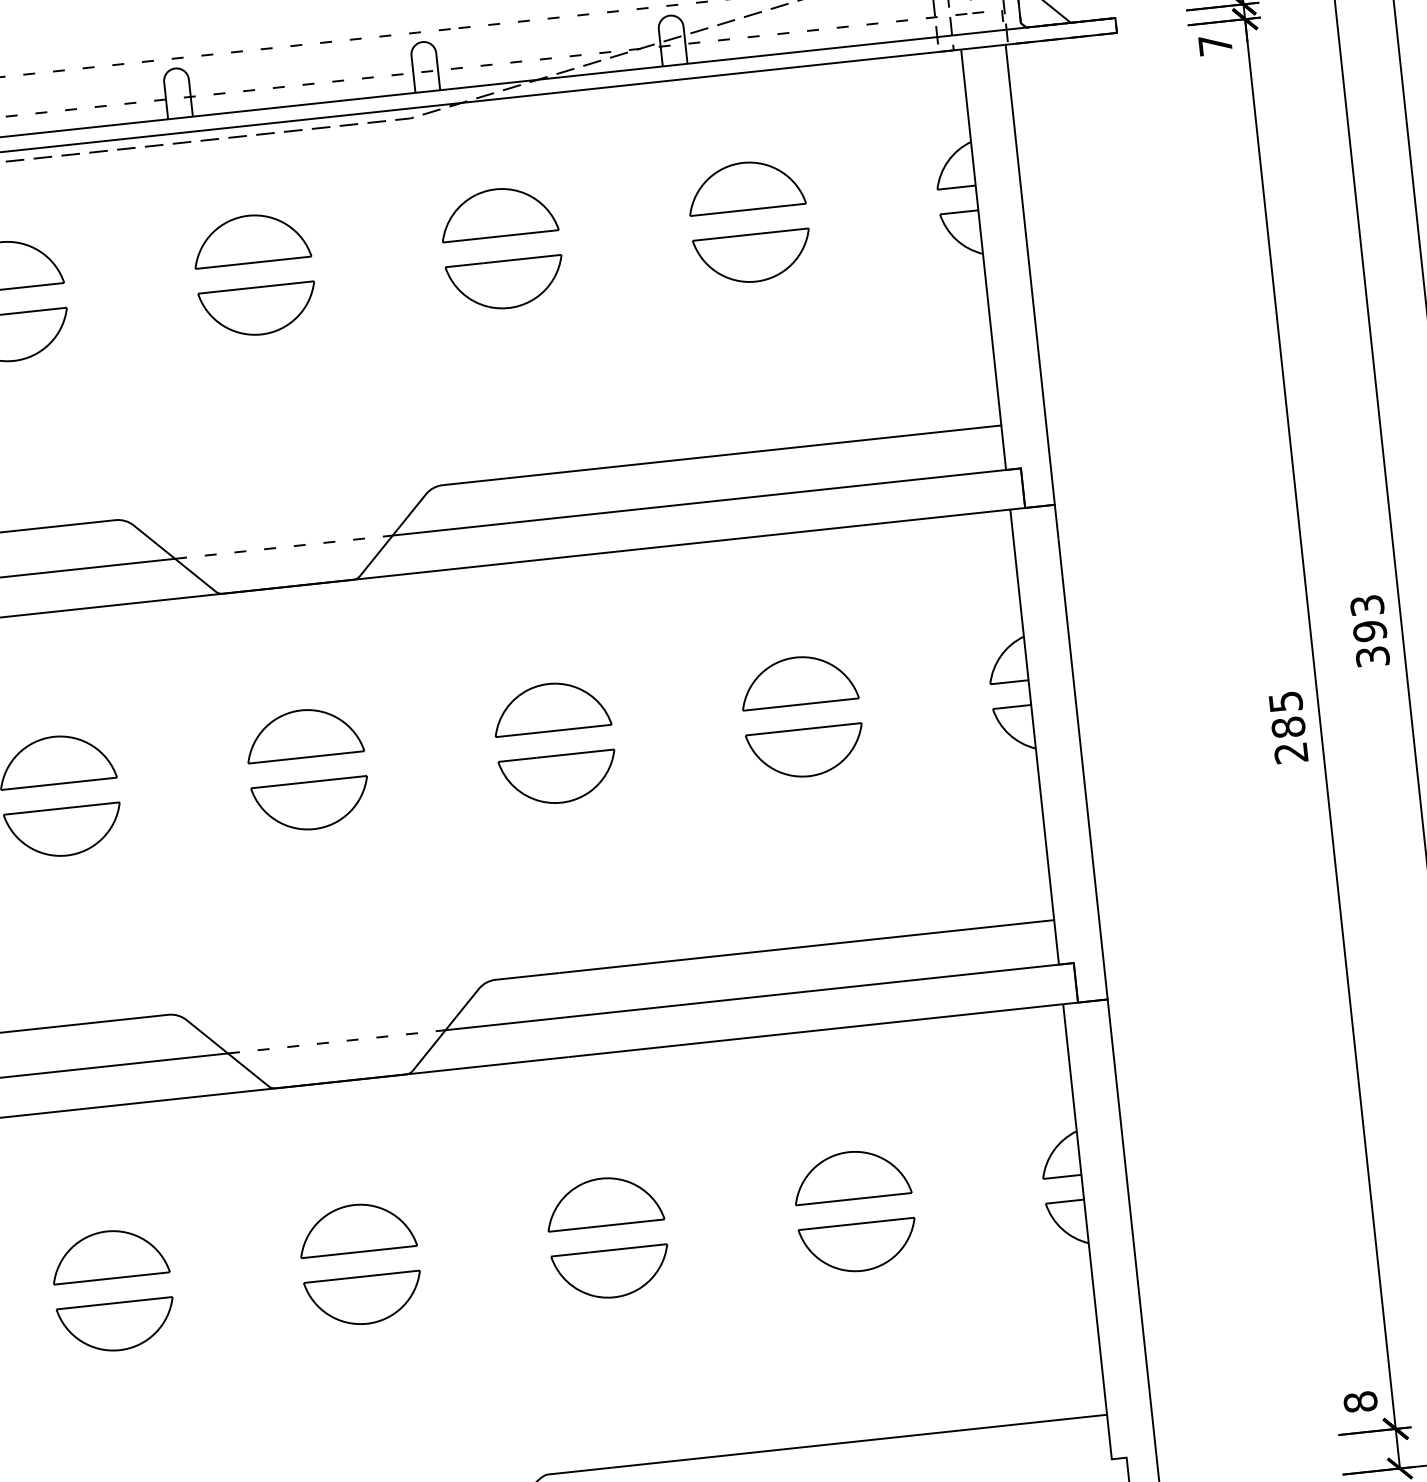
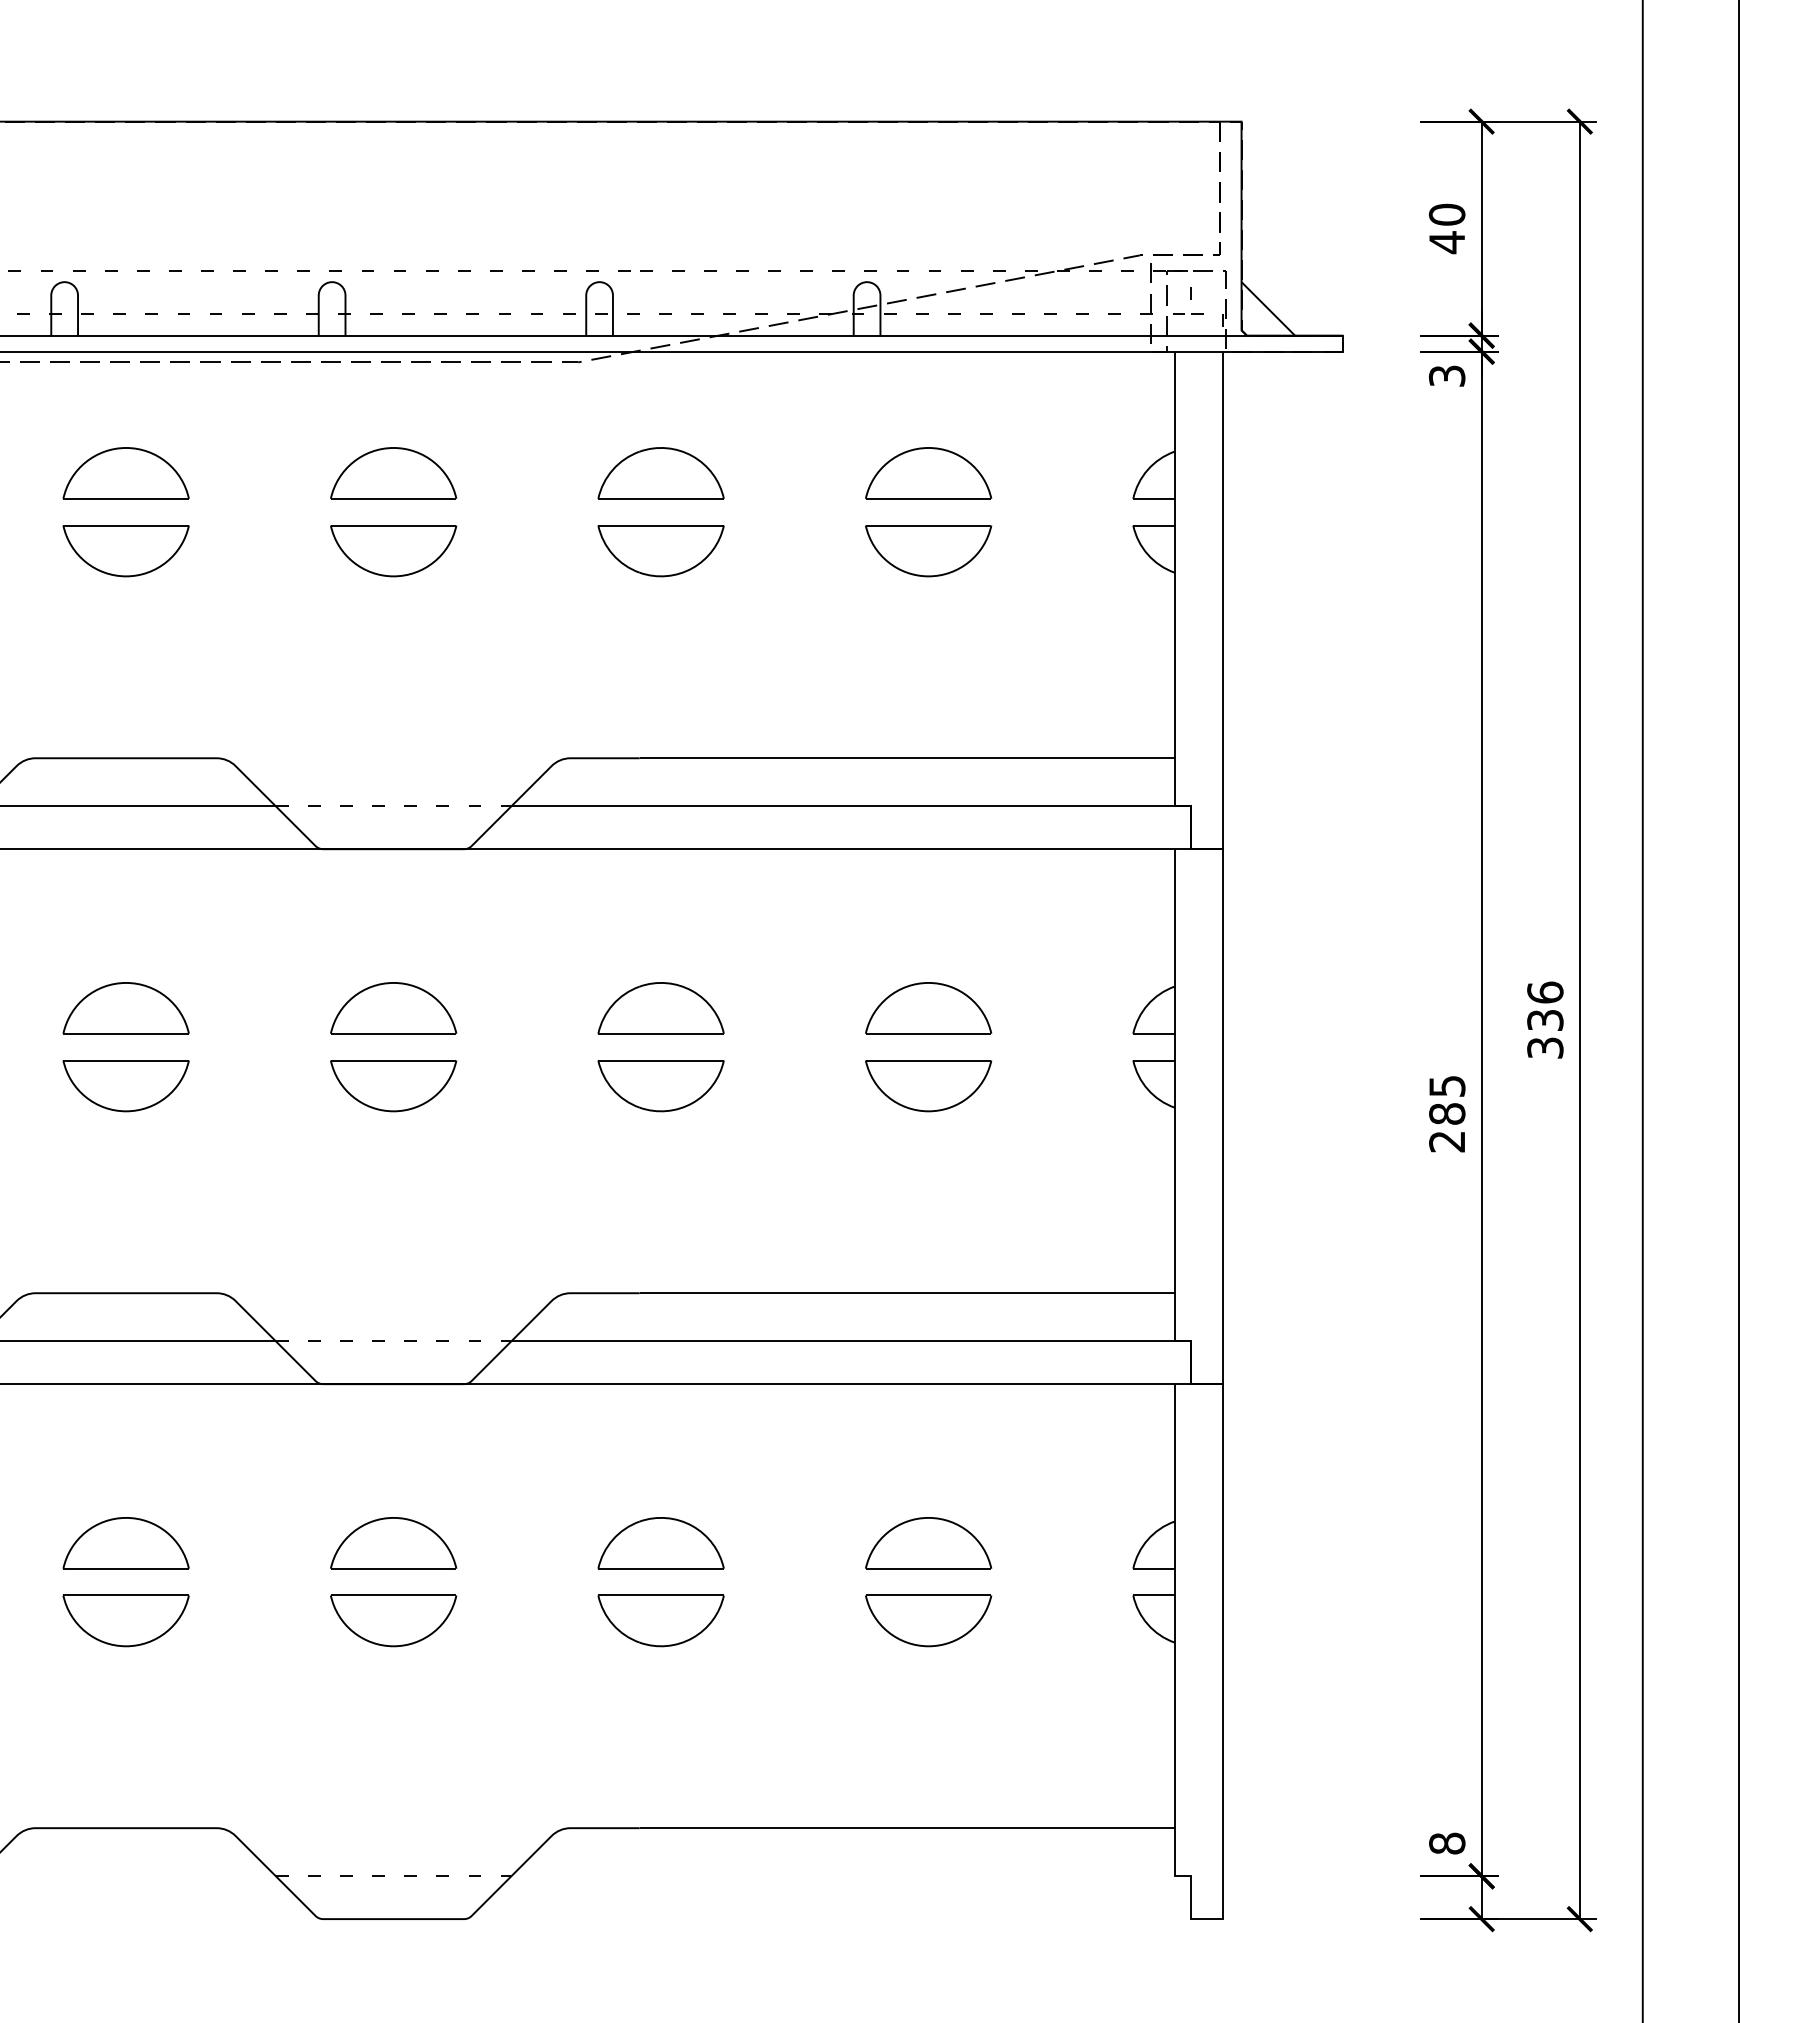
text: (1214, 44) -> (1446, 375), 7 -> 3
text: (1368, 618) -> (1545, 1006), 393 -> 336

